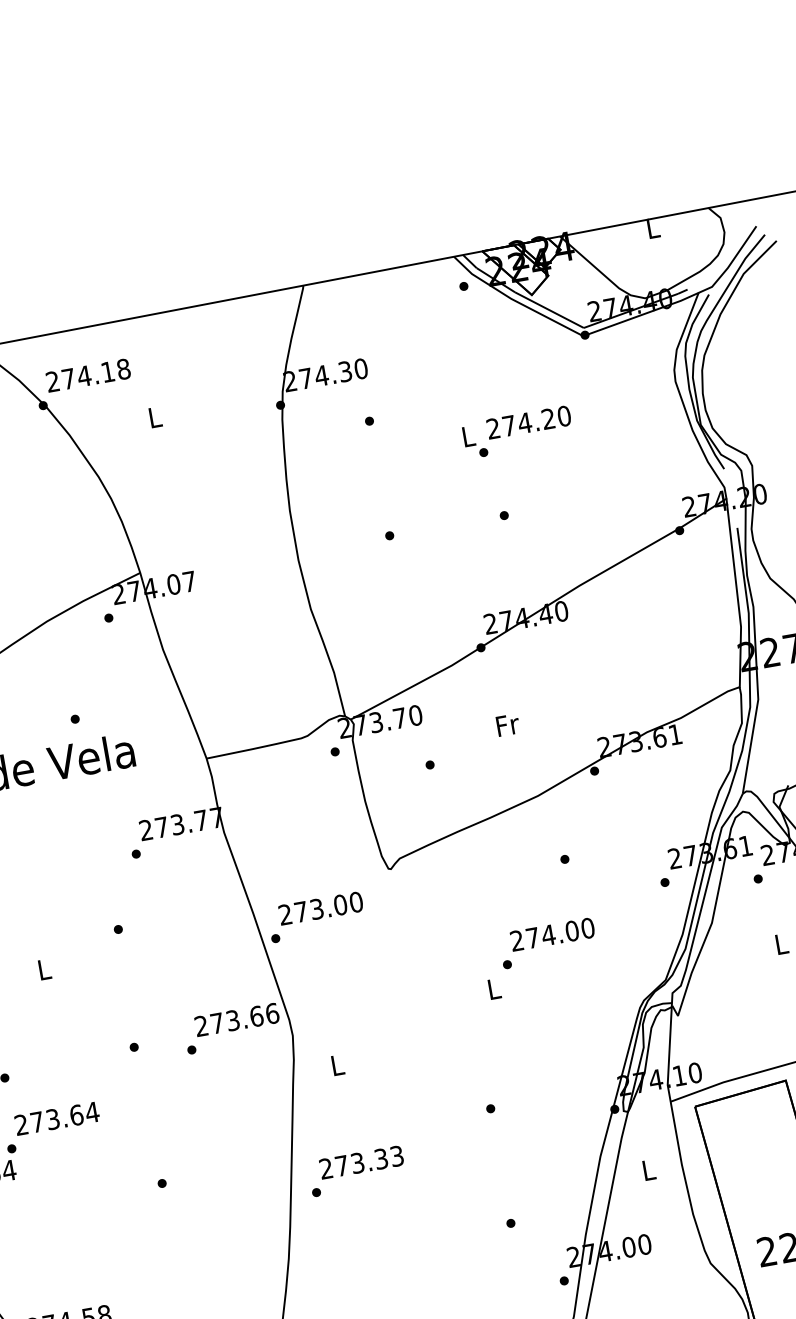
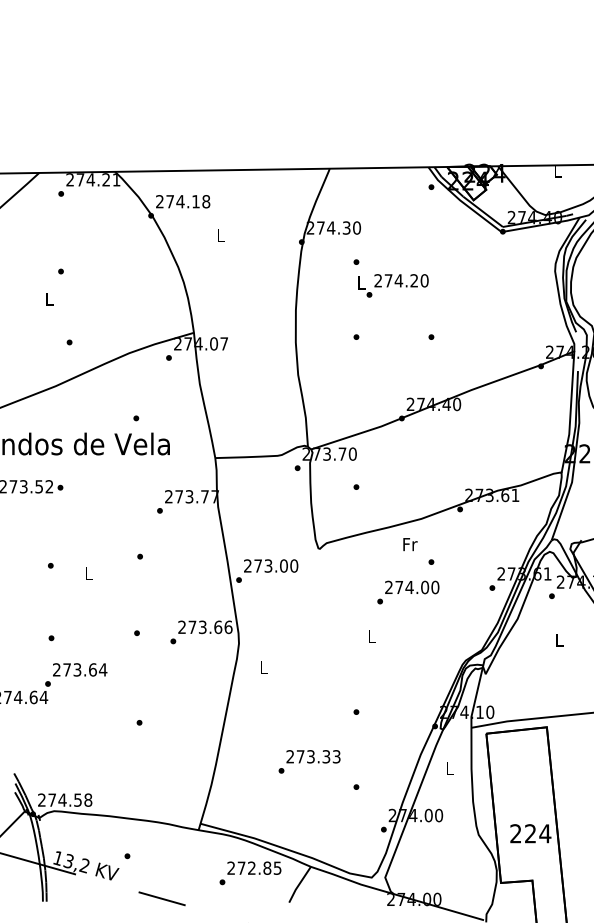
text: (517, 431) -> (393, 285), moved
text: (508, 724) -> (410, 544), moved
text: (548, 943) -> (408, 592), moved
text: (356, 1170) -> (309, 761), moved

